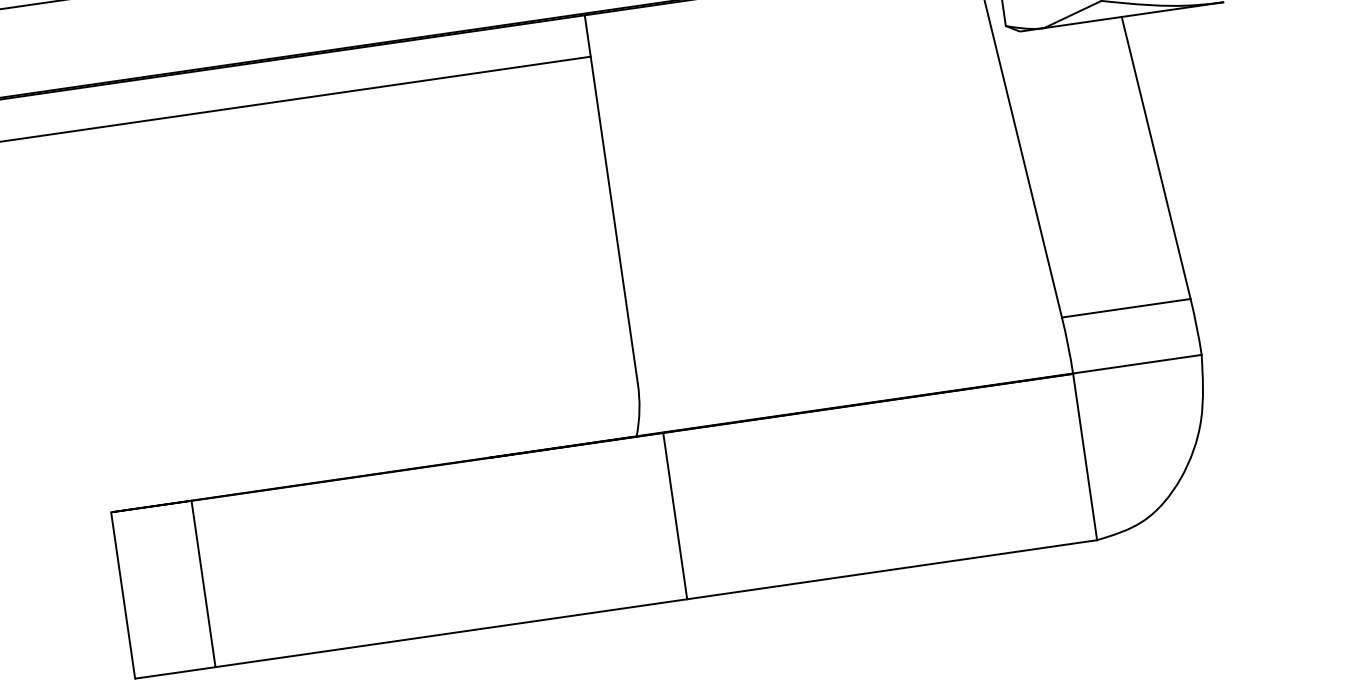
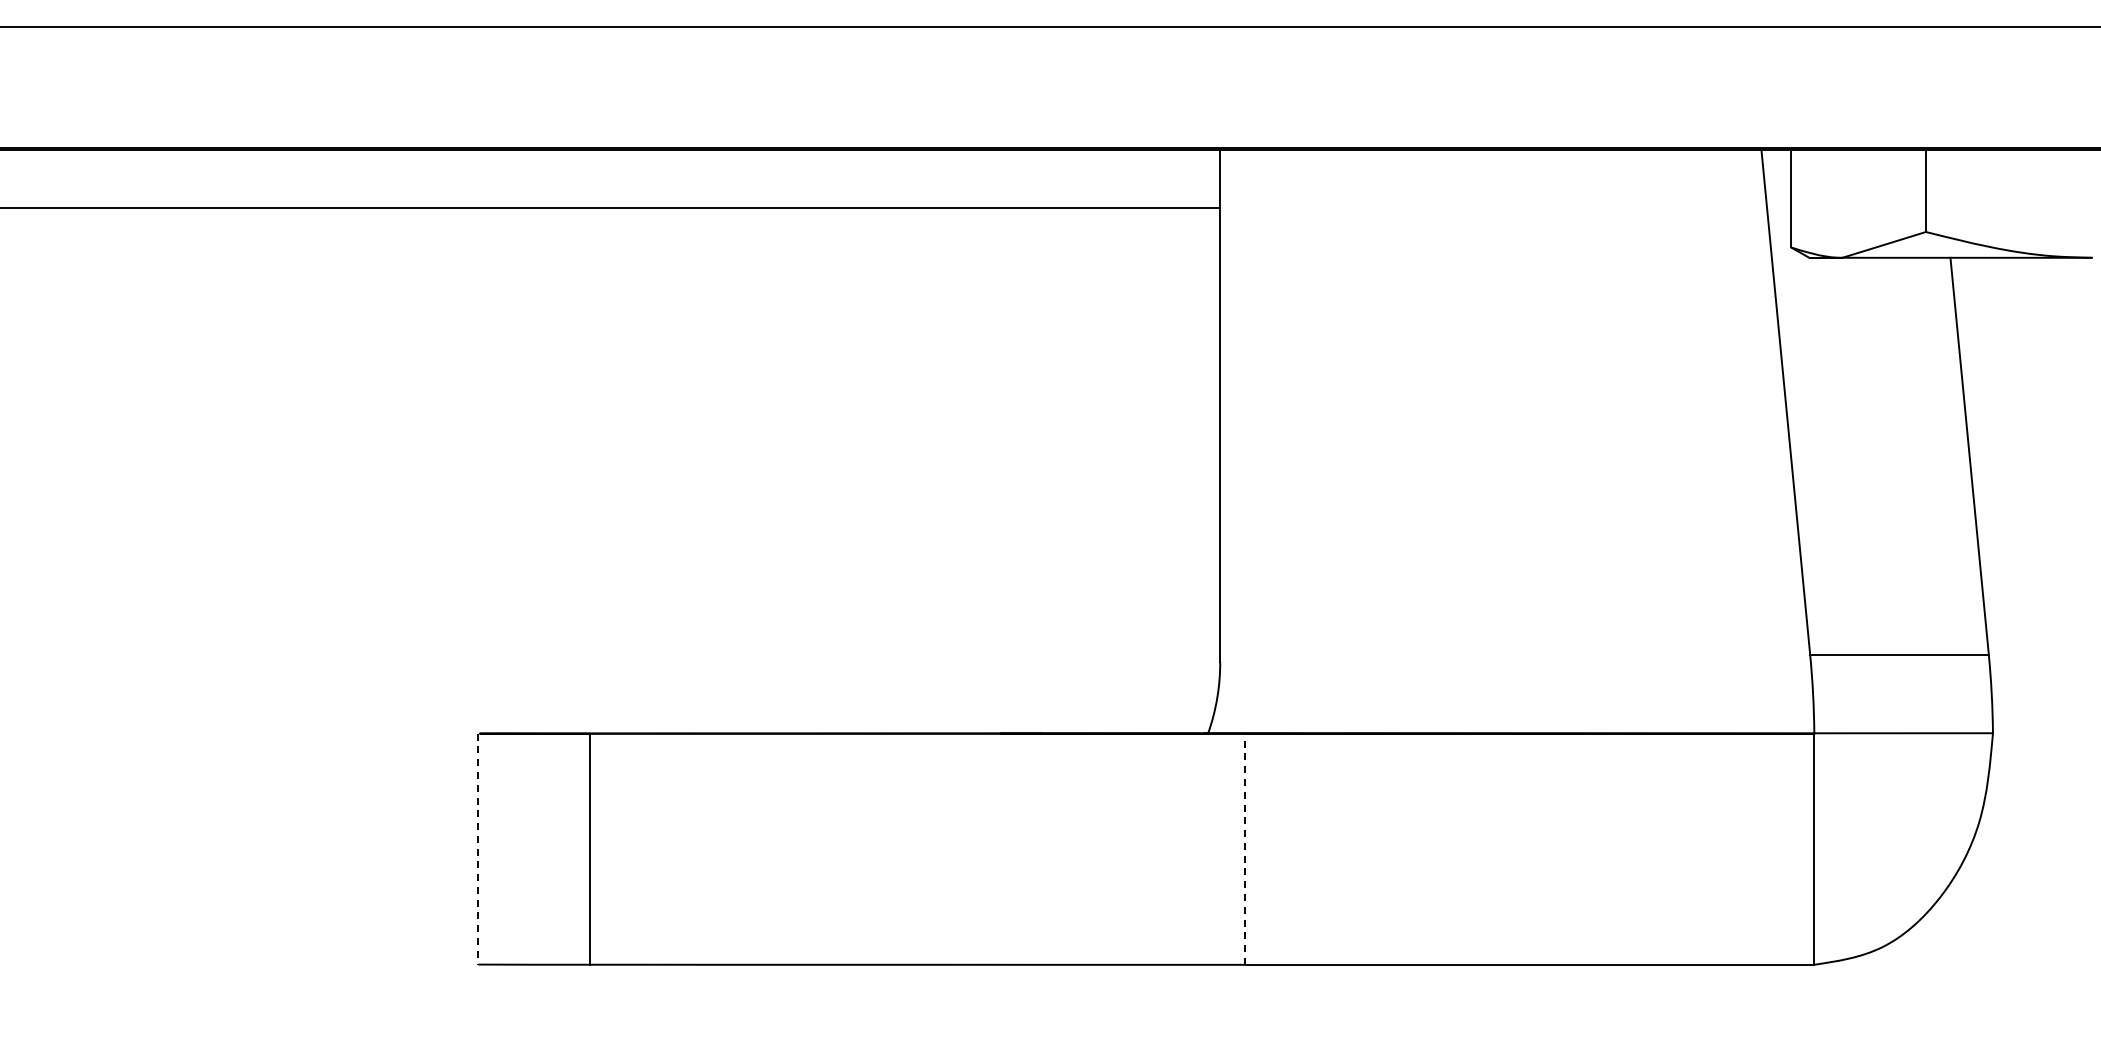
line: (675, 515) -> (1245, 848), solid -> dashed
line: (123, 595) -> (478, 849), solid -> dashed

